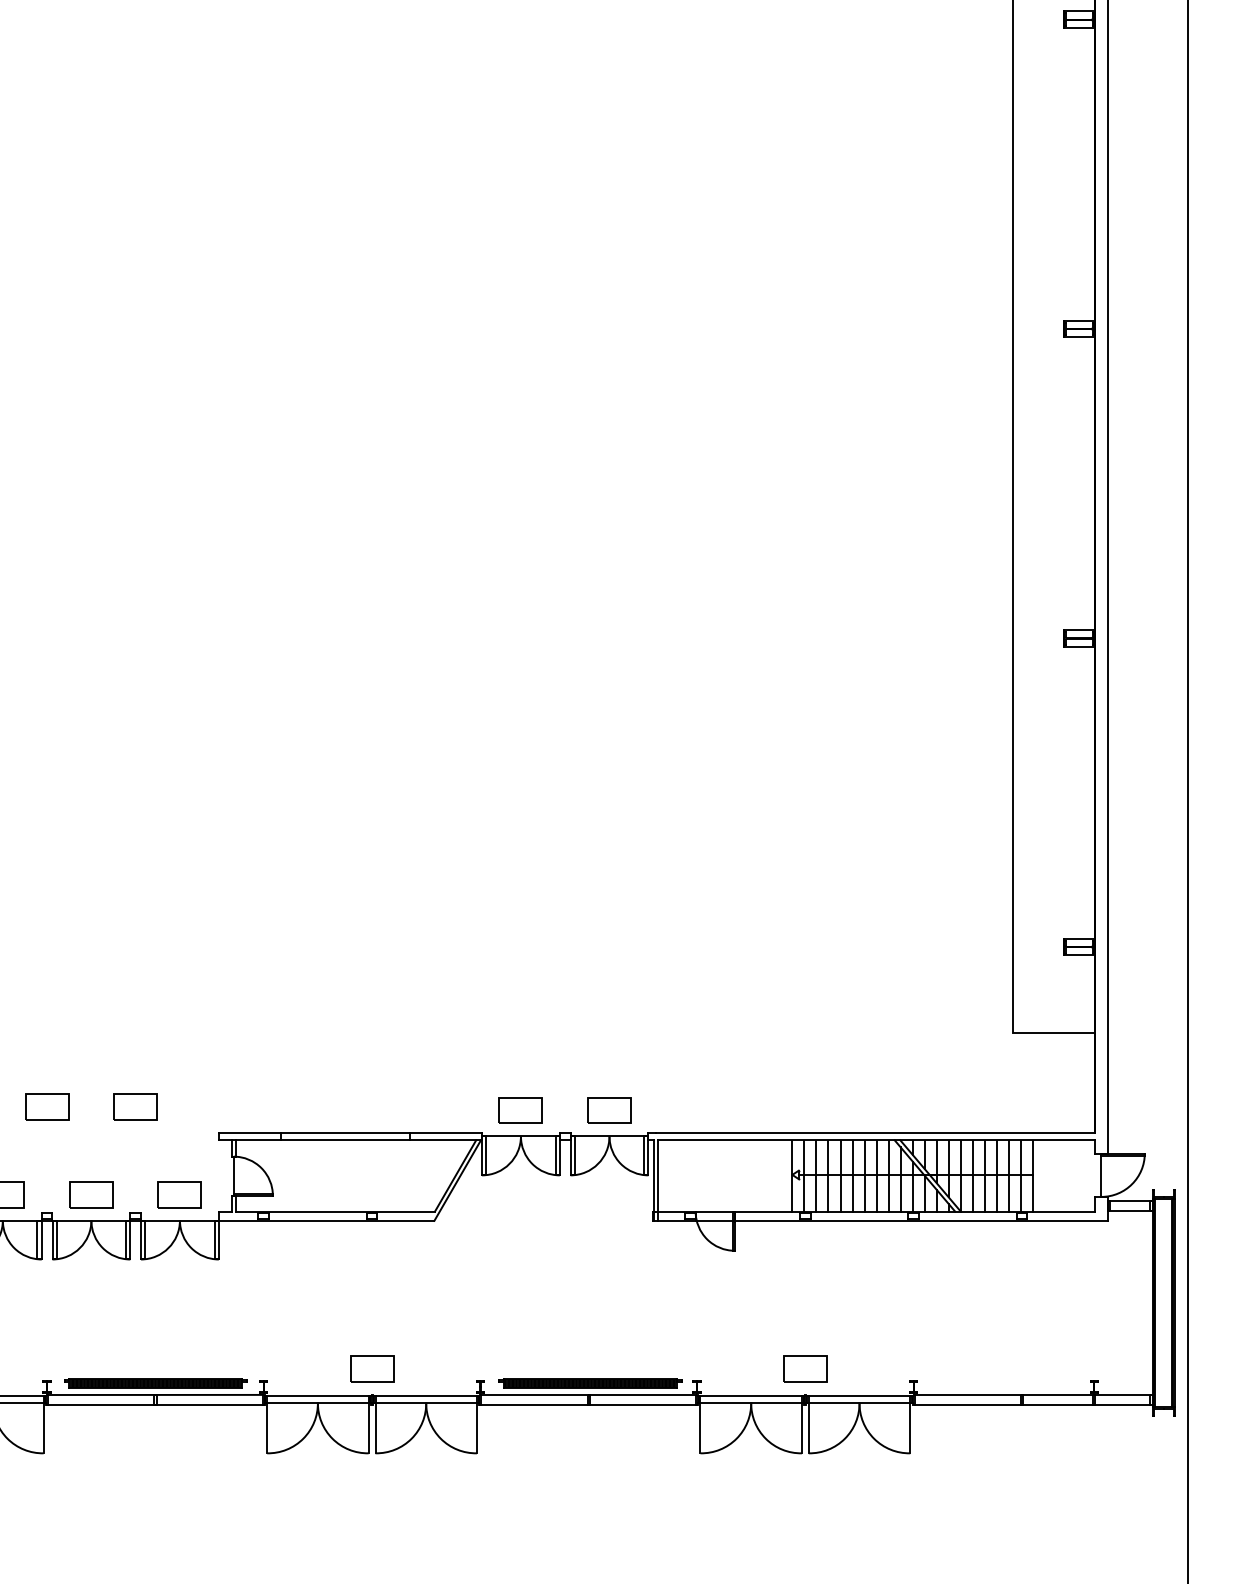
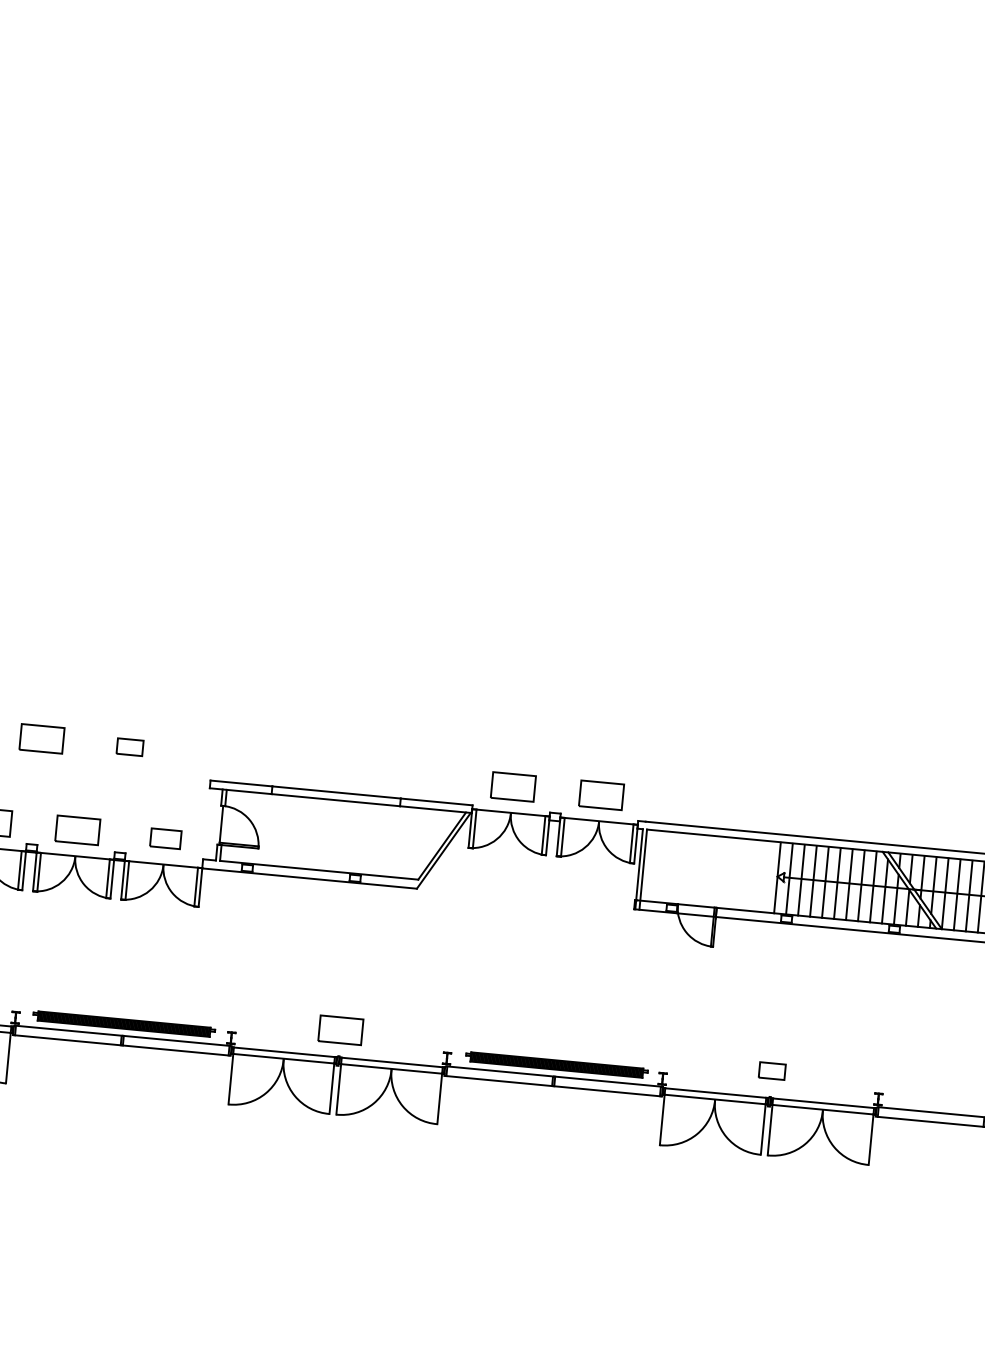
part: (135, 1106) -> (130, 746), size x0.6
part: (179, 1194) -> (165, 838), size x0.7
part: (805, 1368) -> (772, 1070), size x0.6

